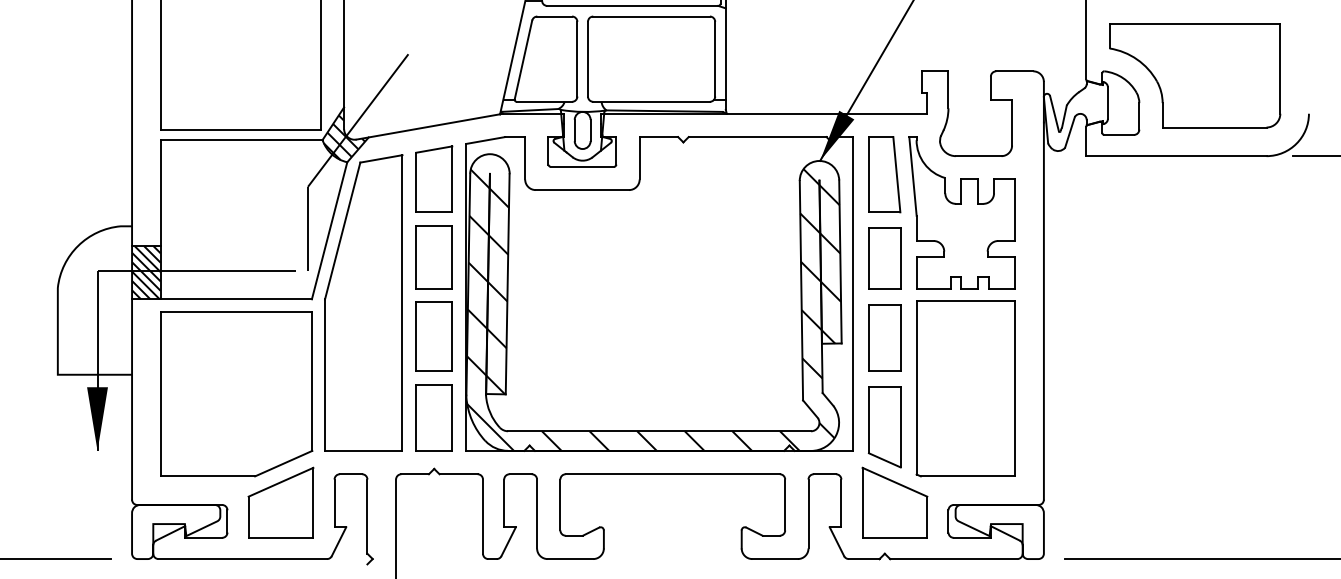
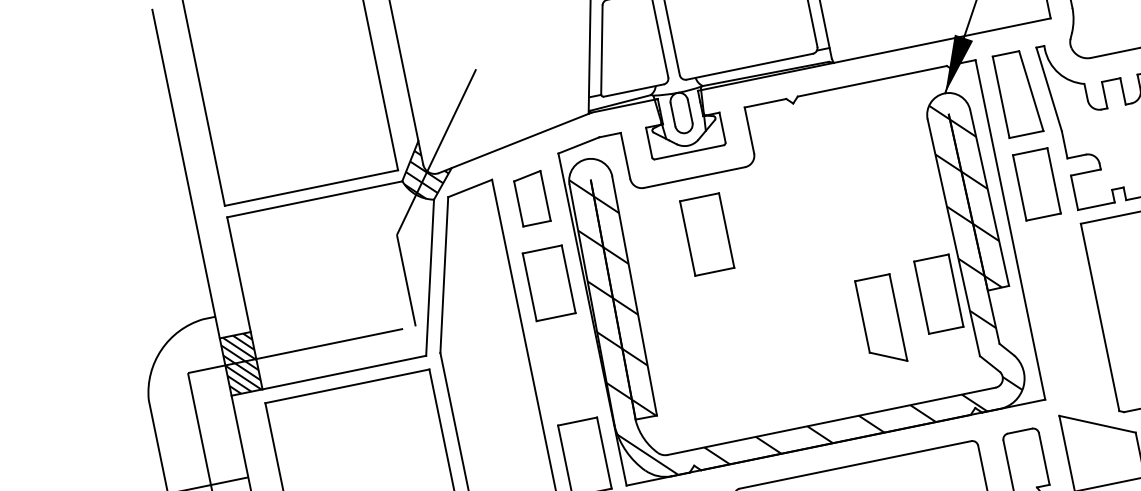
part: (434, 178) -> (531, 197), size x0.7
part: (433, 336) -> (706, 234), moved
part: (884, 337) -> (938, 293), moved
part: (884, 427) -> (880, 321), moved

